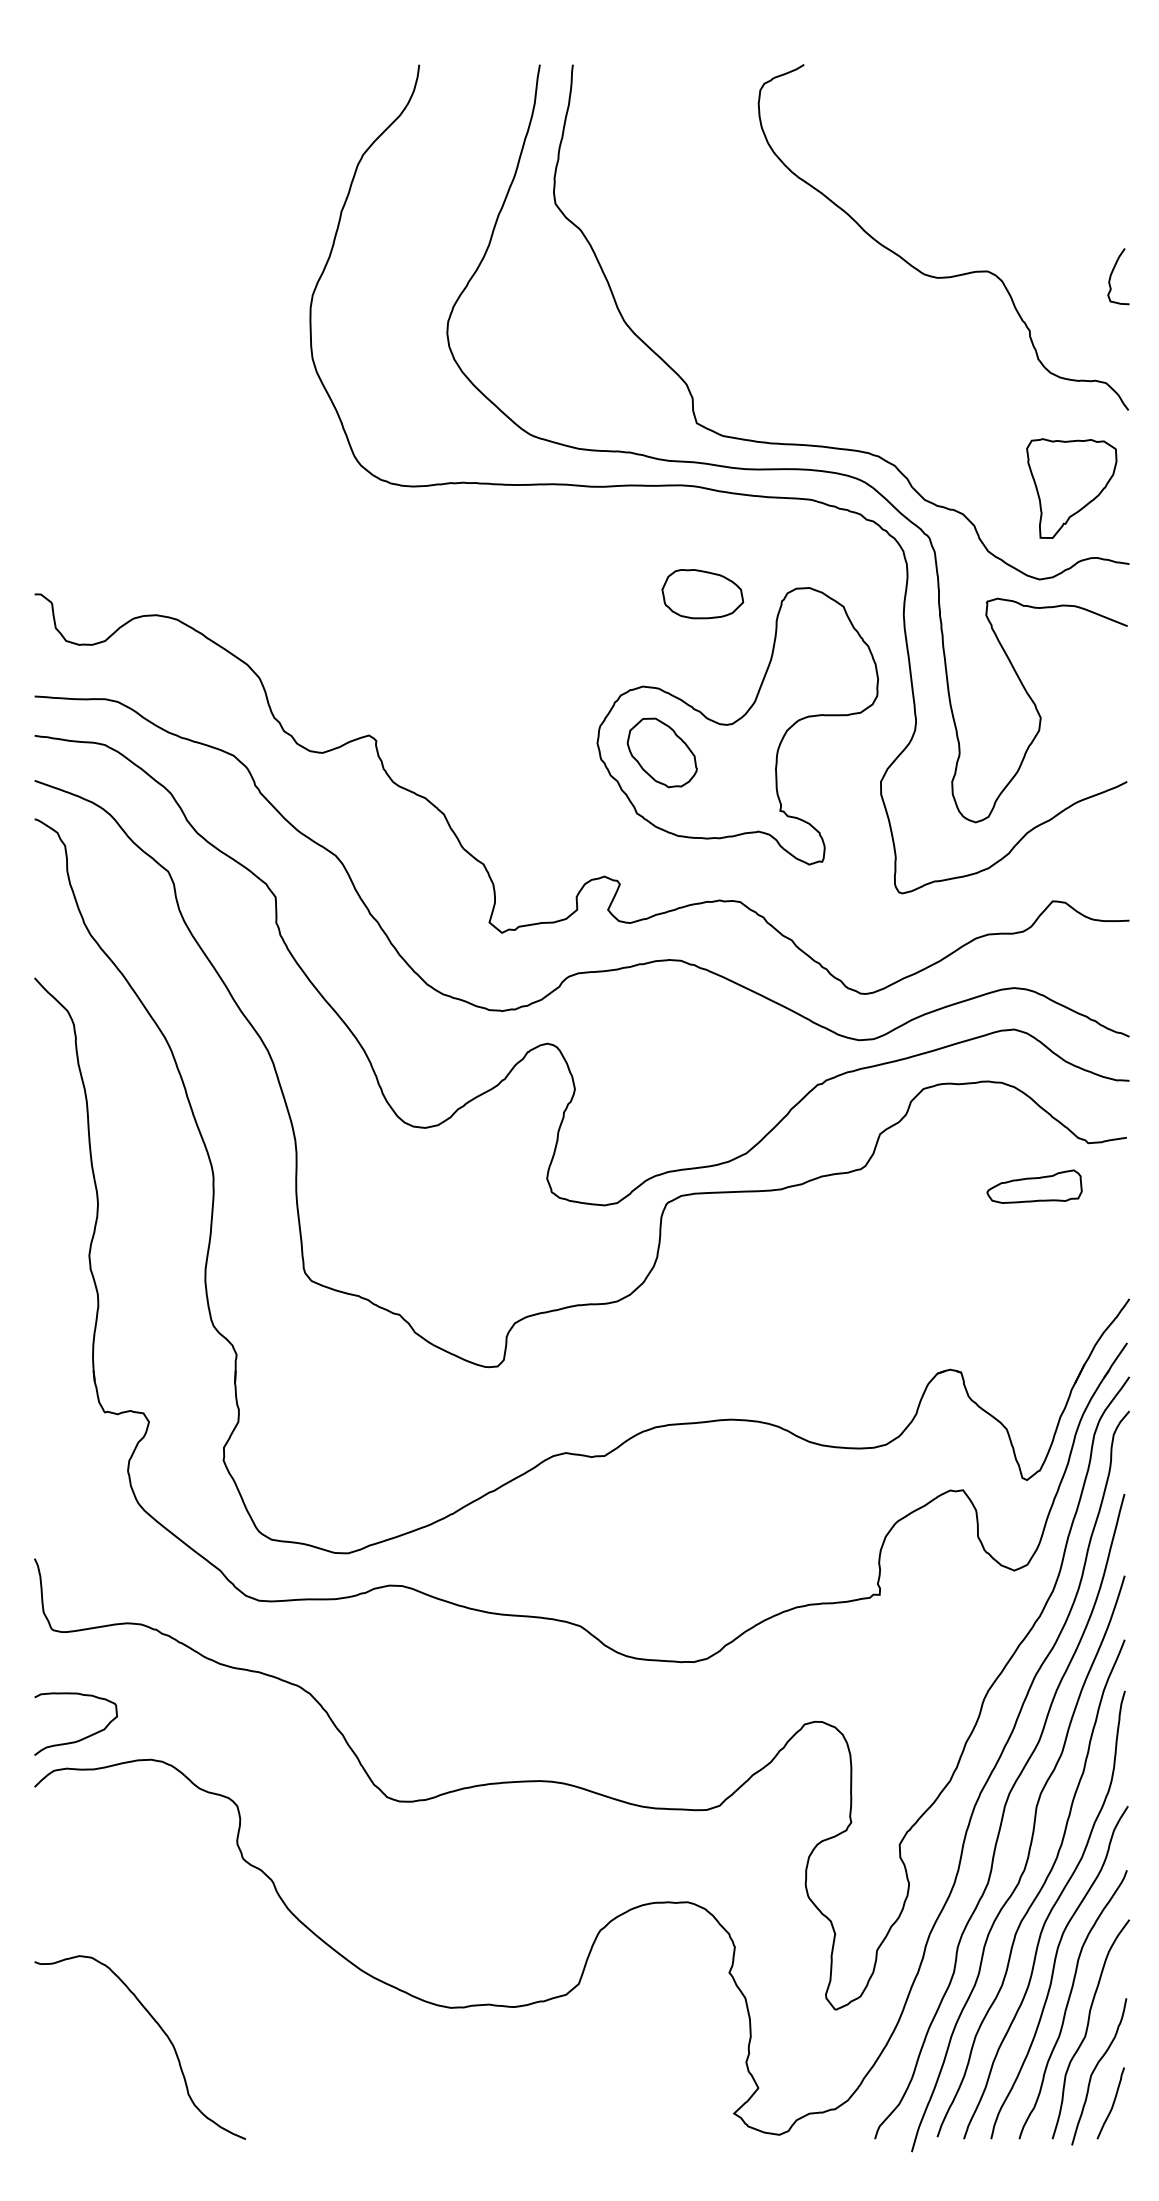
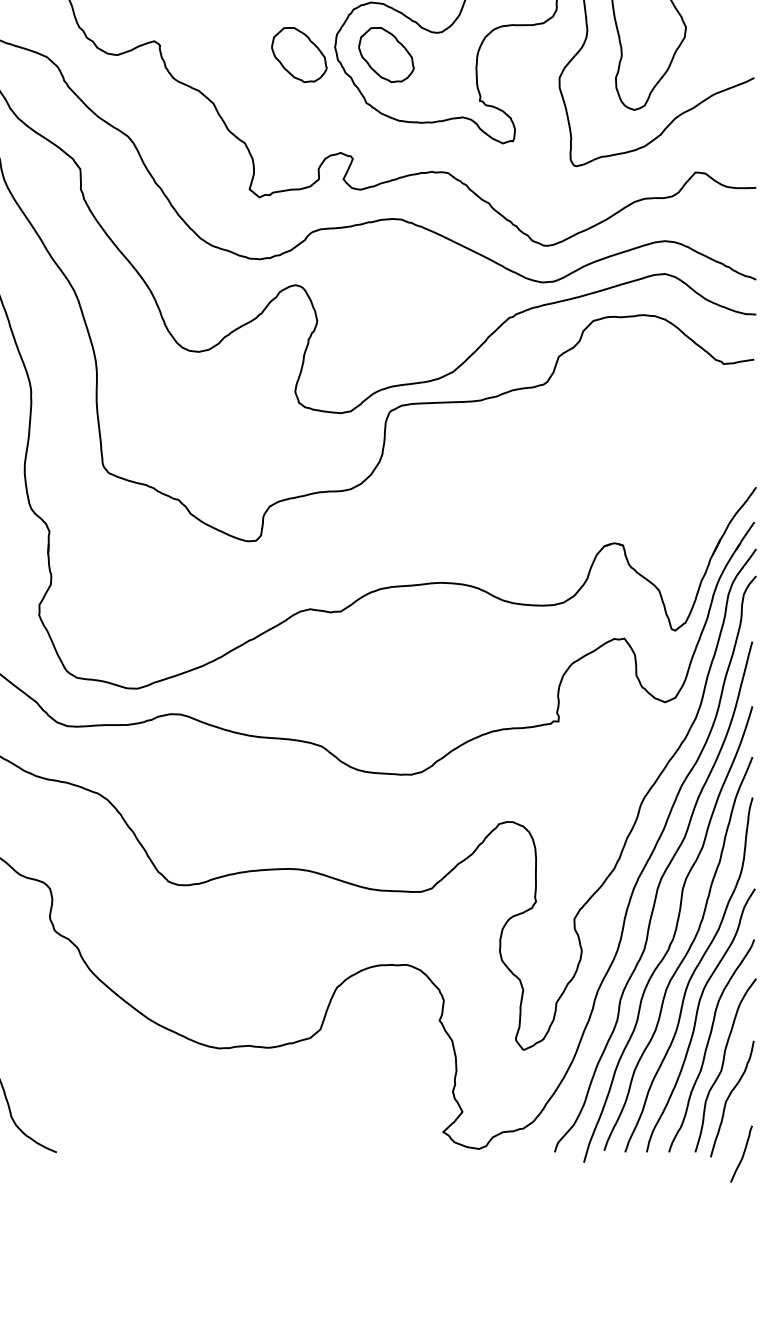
part: (551, 752) -> (298, 54), added
part: (1034, 1186) -> (681, 398), removed
curve: (1112, 2103) -> (742, 1154), moved

